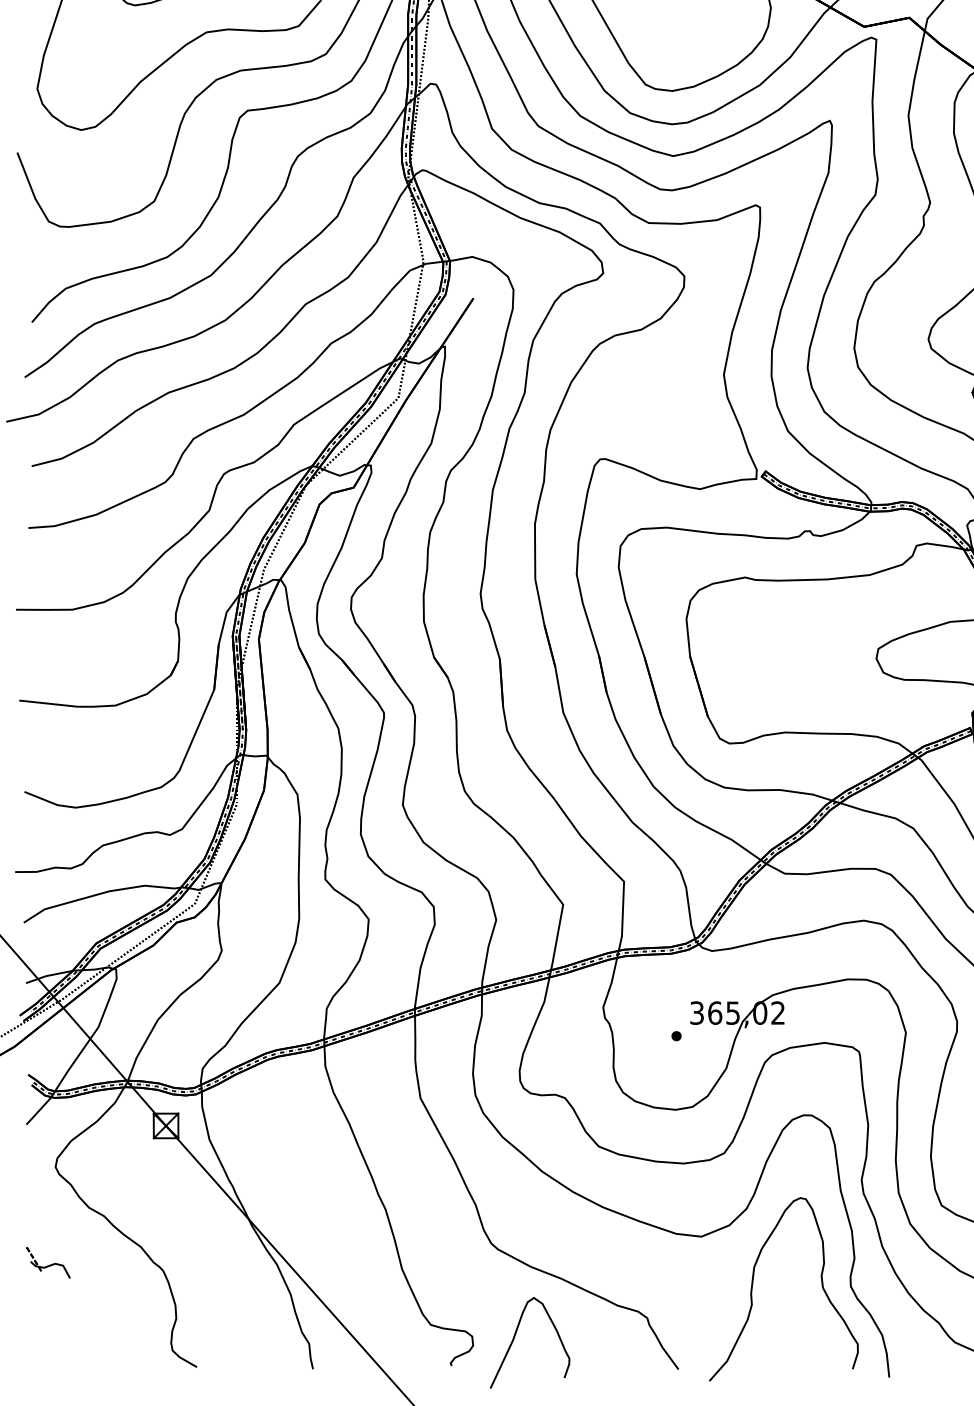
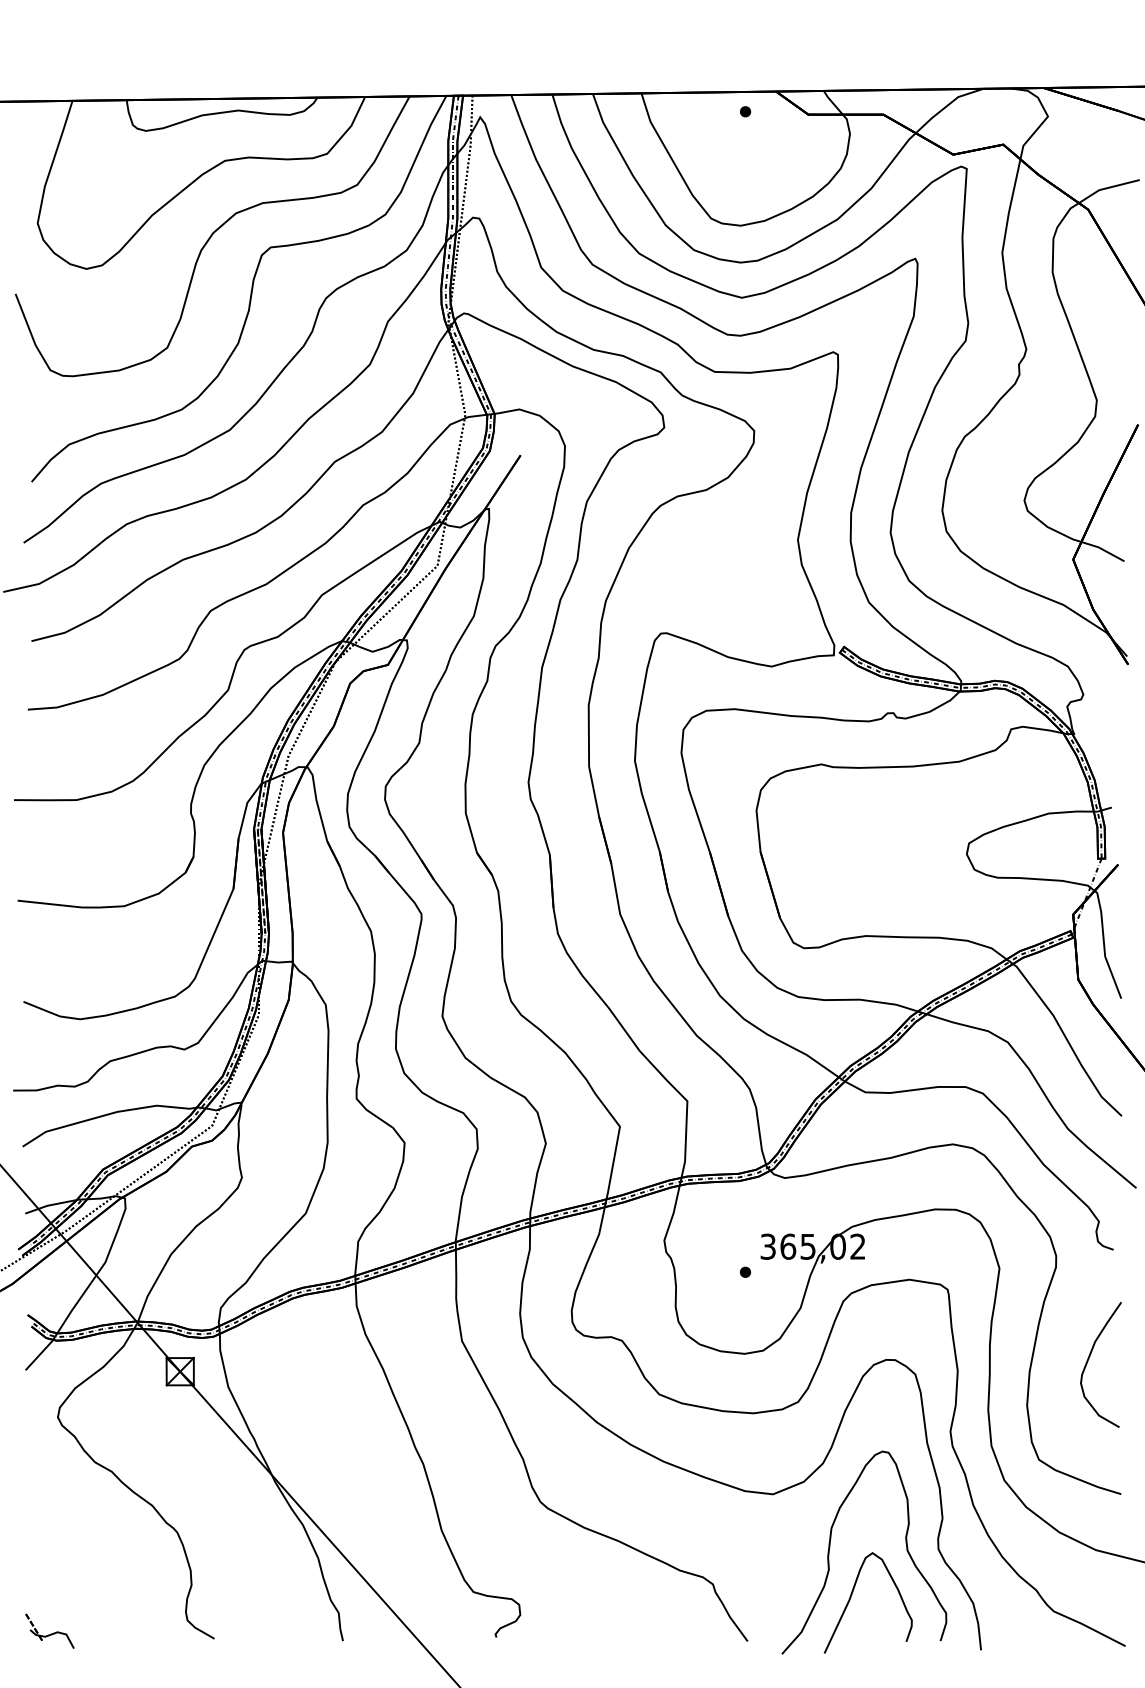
part: (47, 1262) -> (49, 1630), moved
curve: (515, 1336) -> (852, 1595), moved

